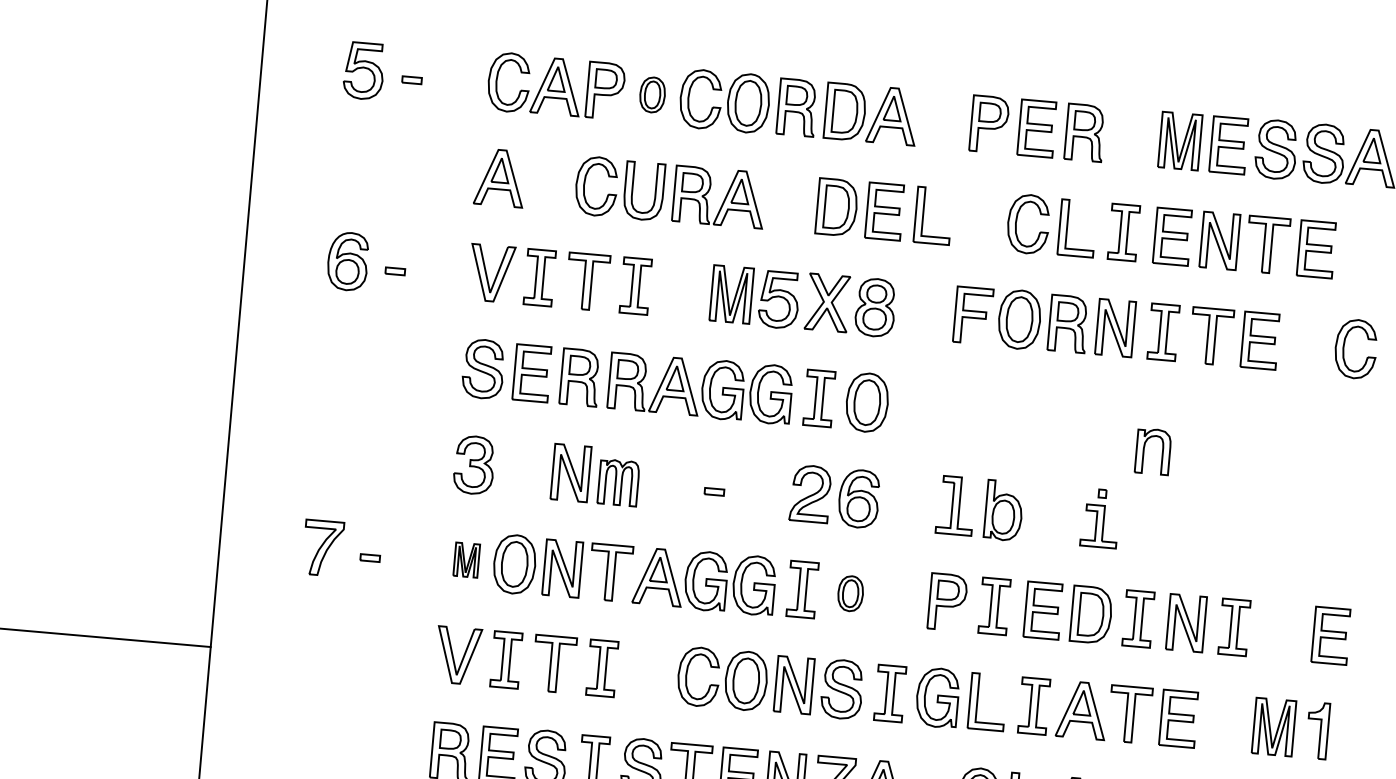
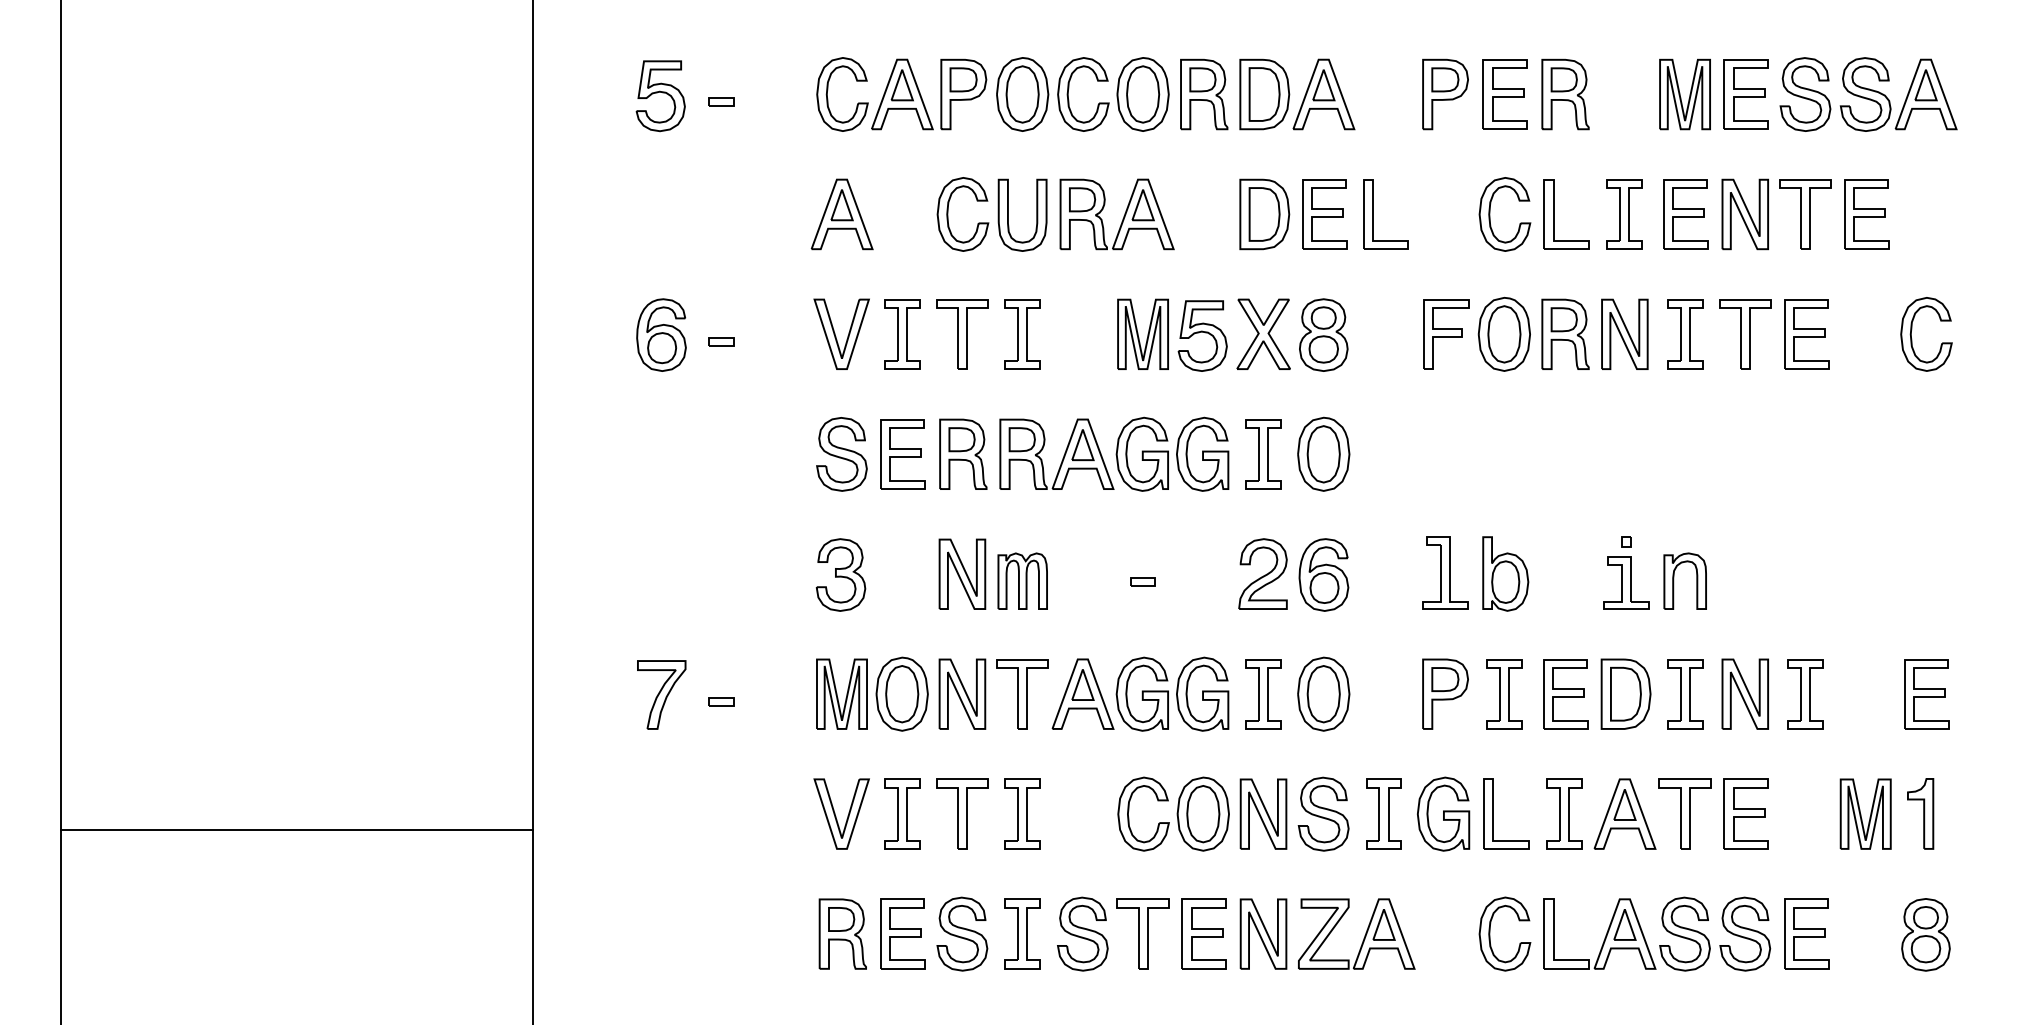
part: (652, 94) -> (1022, 94), size x1.67
part: (1144, 450) -> (1674, 580), moved
part: (466, 559) -> (841, 693), size x1.67
part: (850, 593) -> (1323, 693), size x1.67

